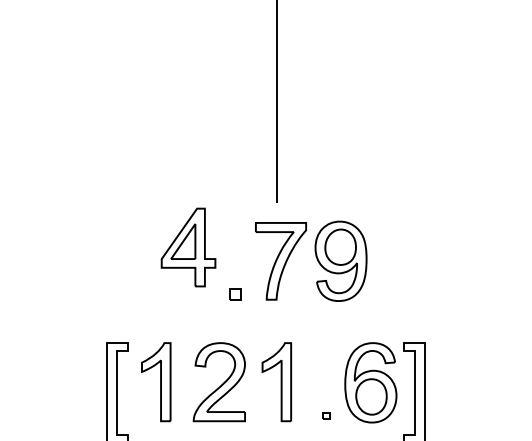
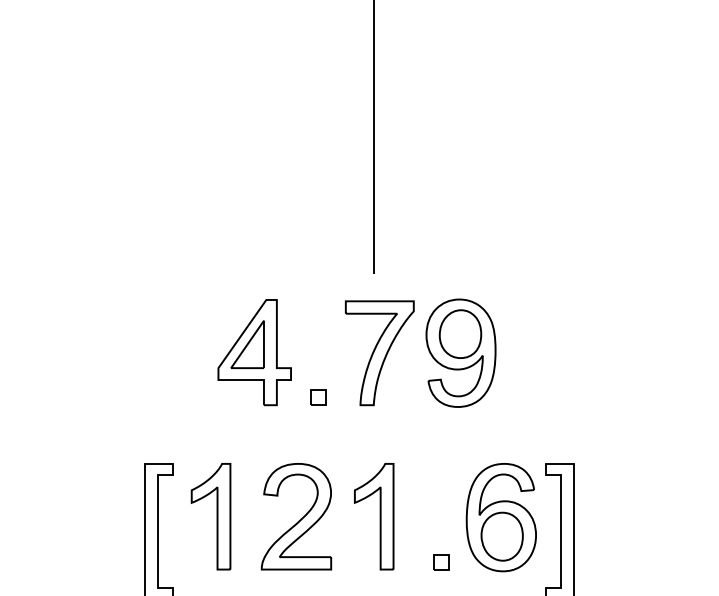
part: (188, 247) -> (254, 352), moved
part: (326, 416) -> (441, 562), size x1.67

